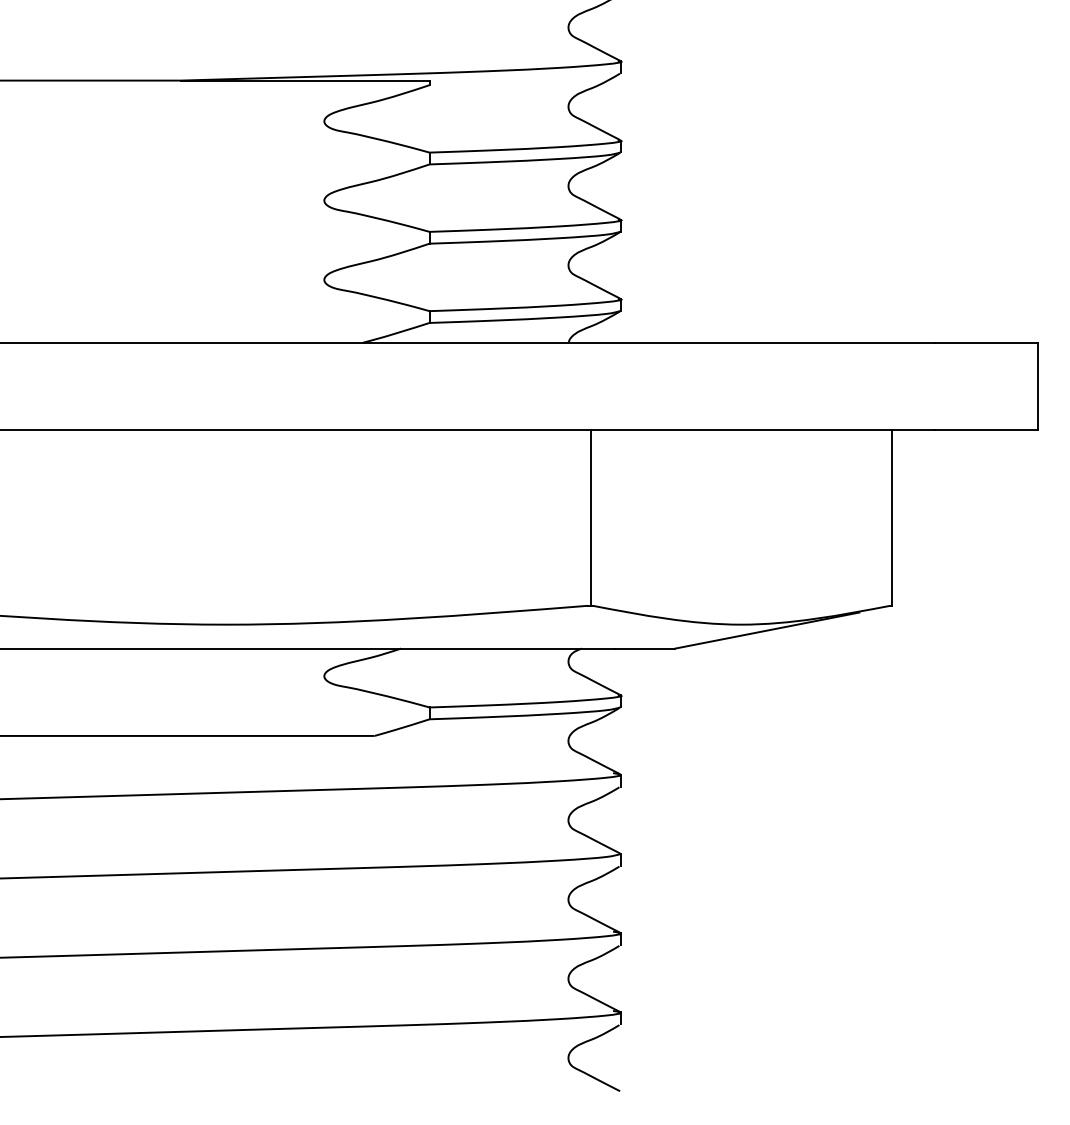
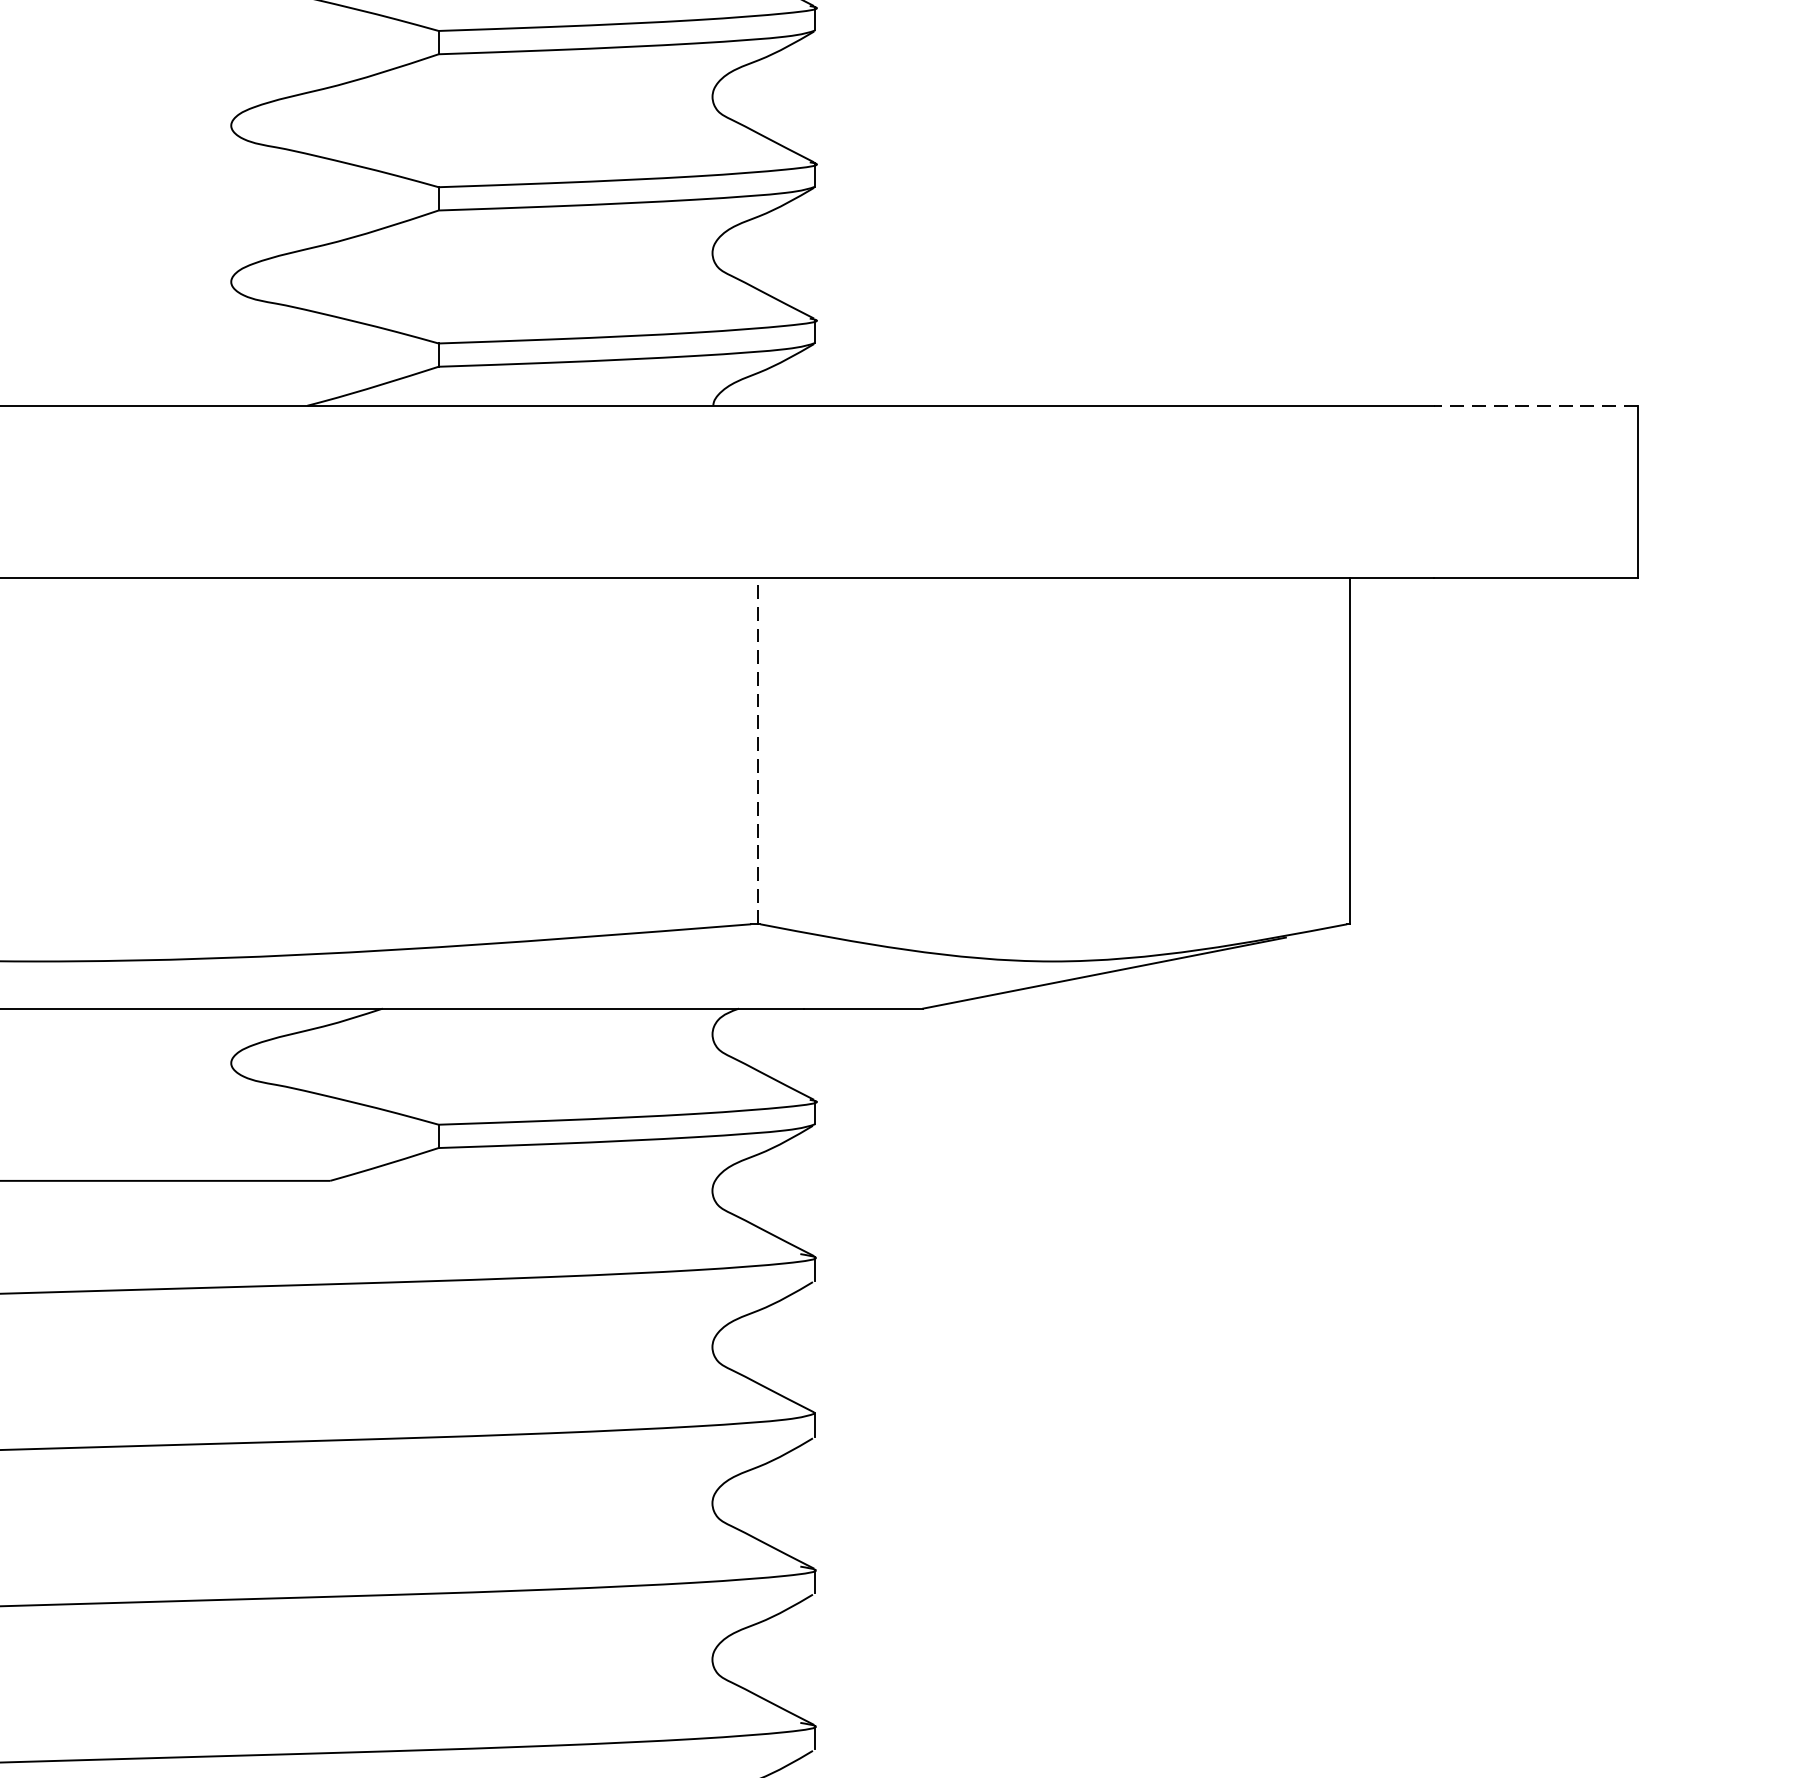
line: (986, 342) -> (1536, 405), solid -> dashed
line: (591, 517) -> (757, 750), solid -> dashed

